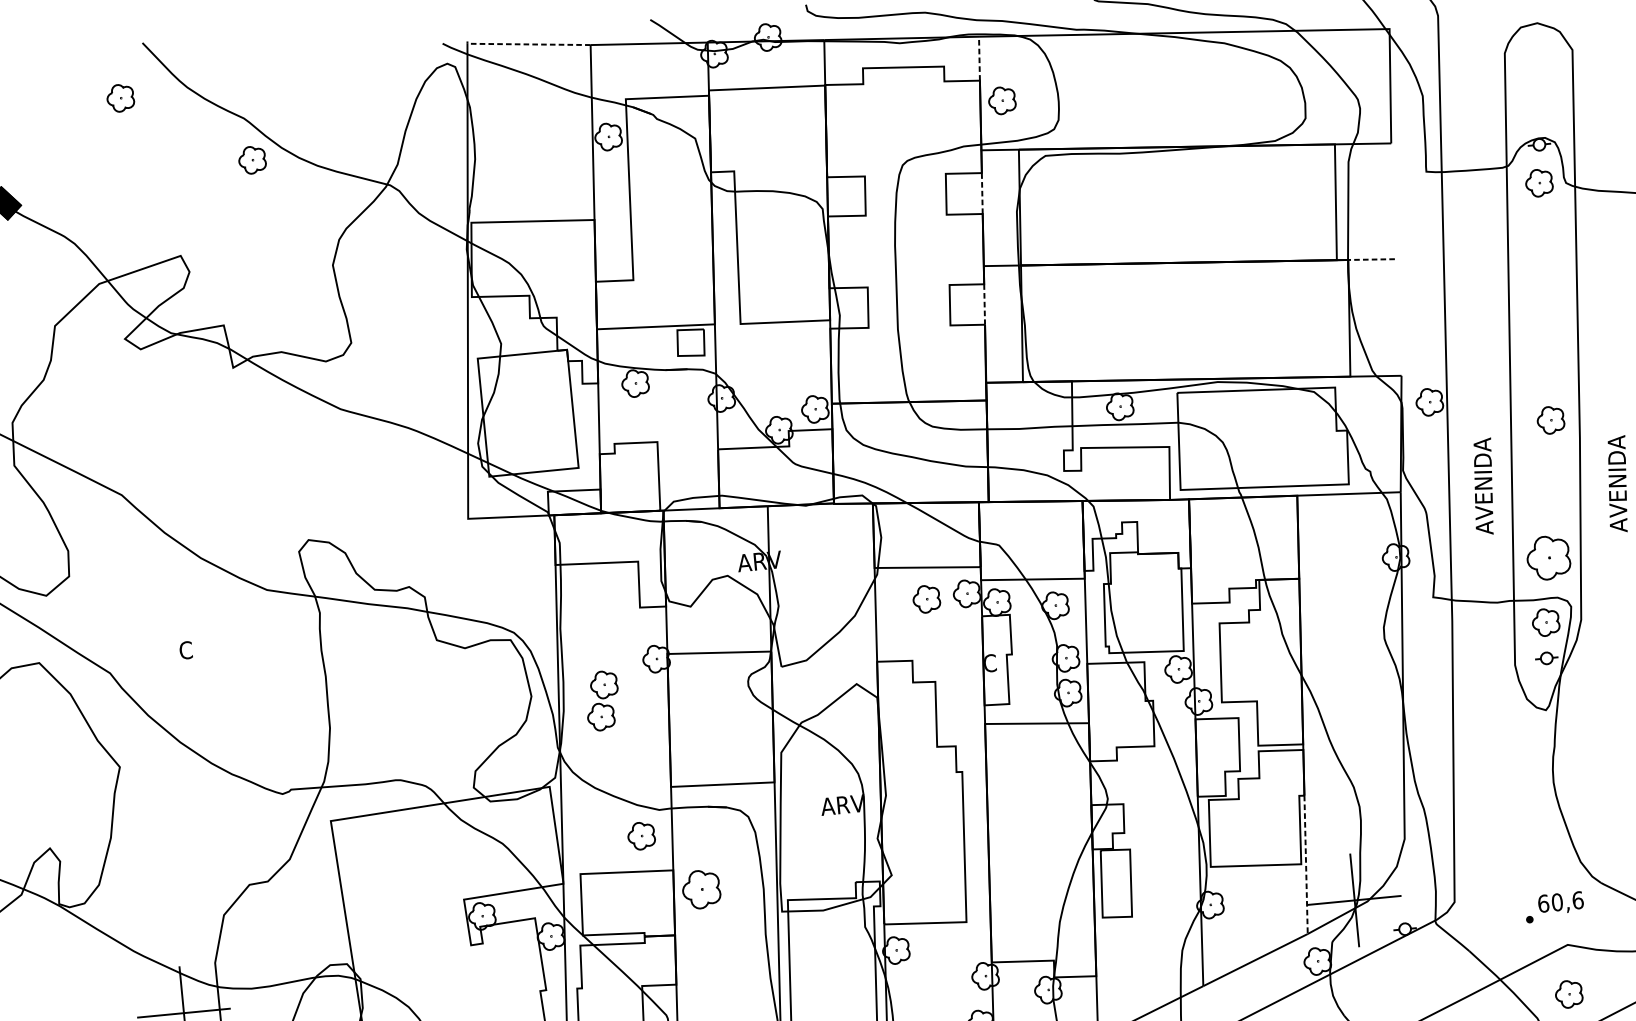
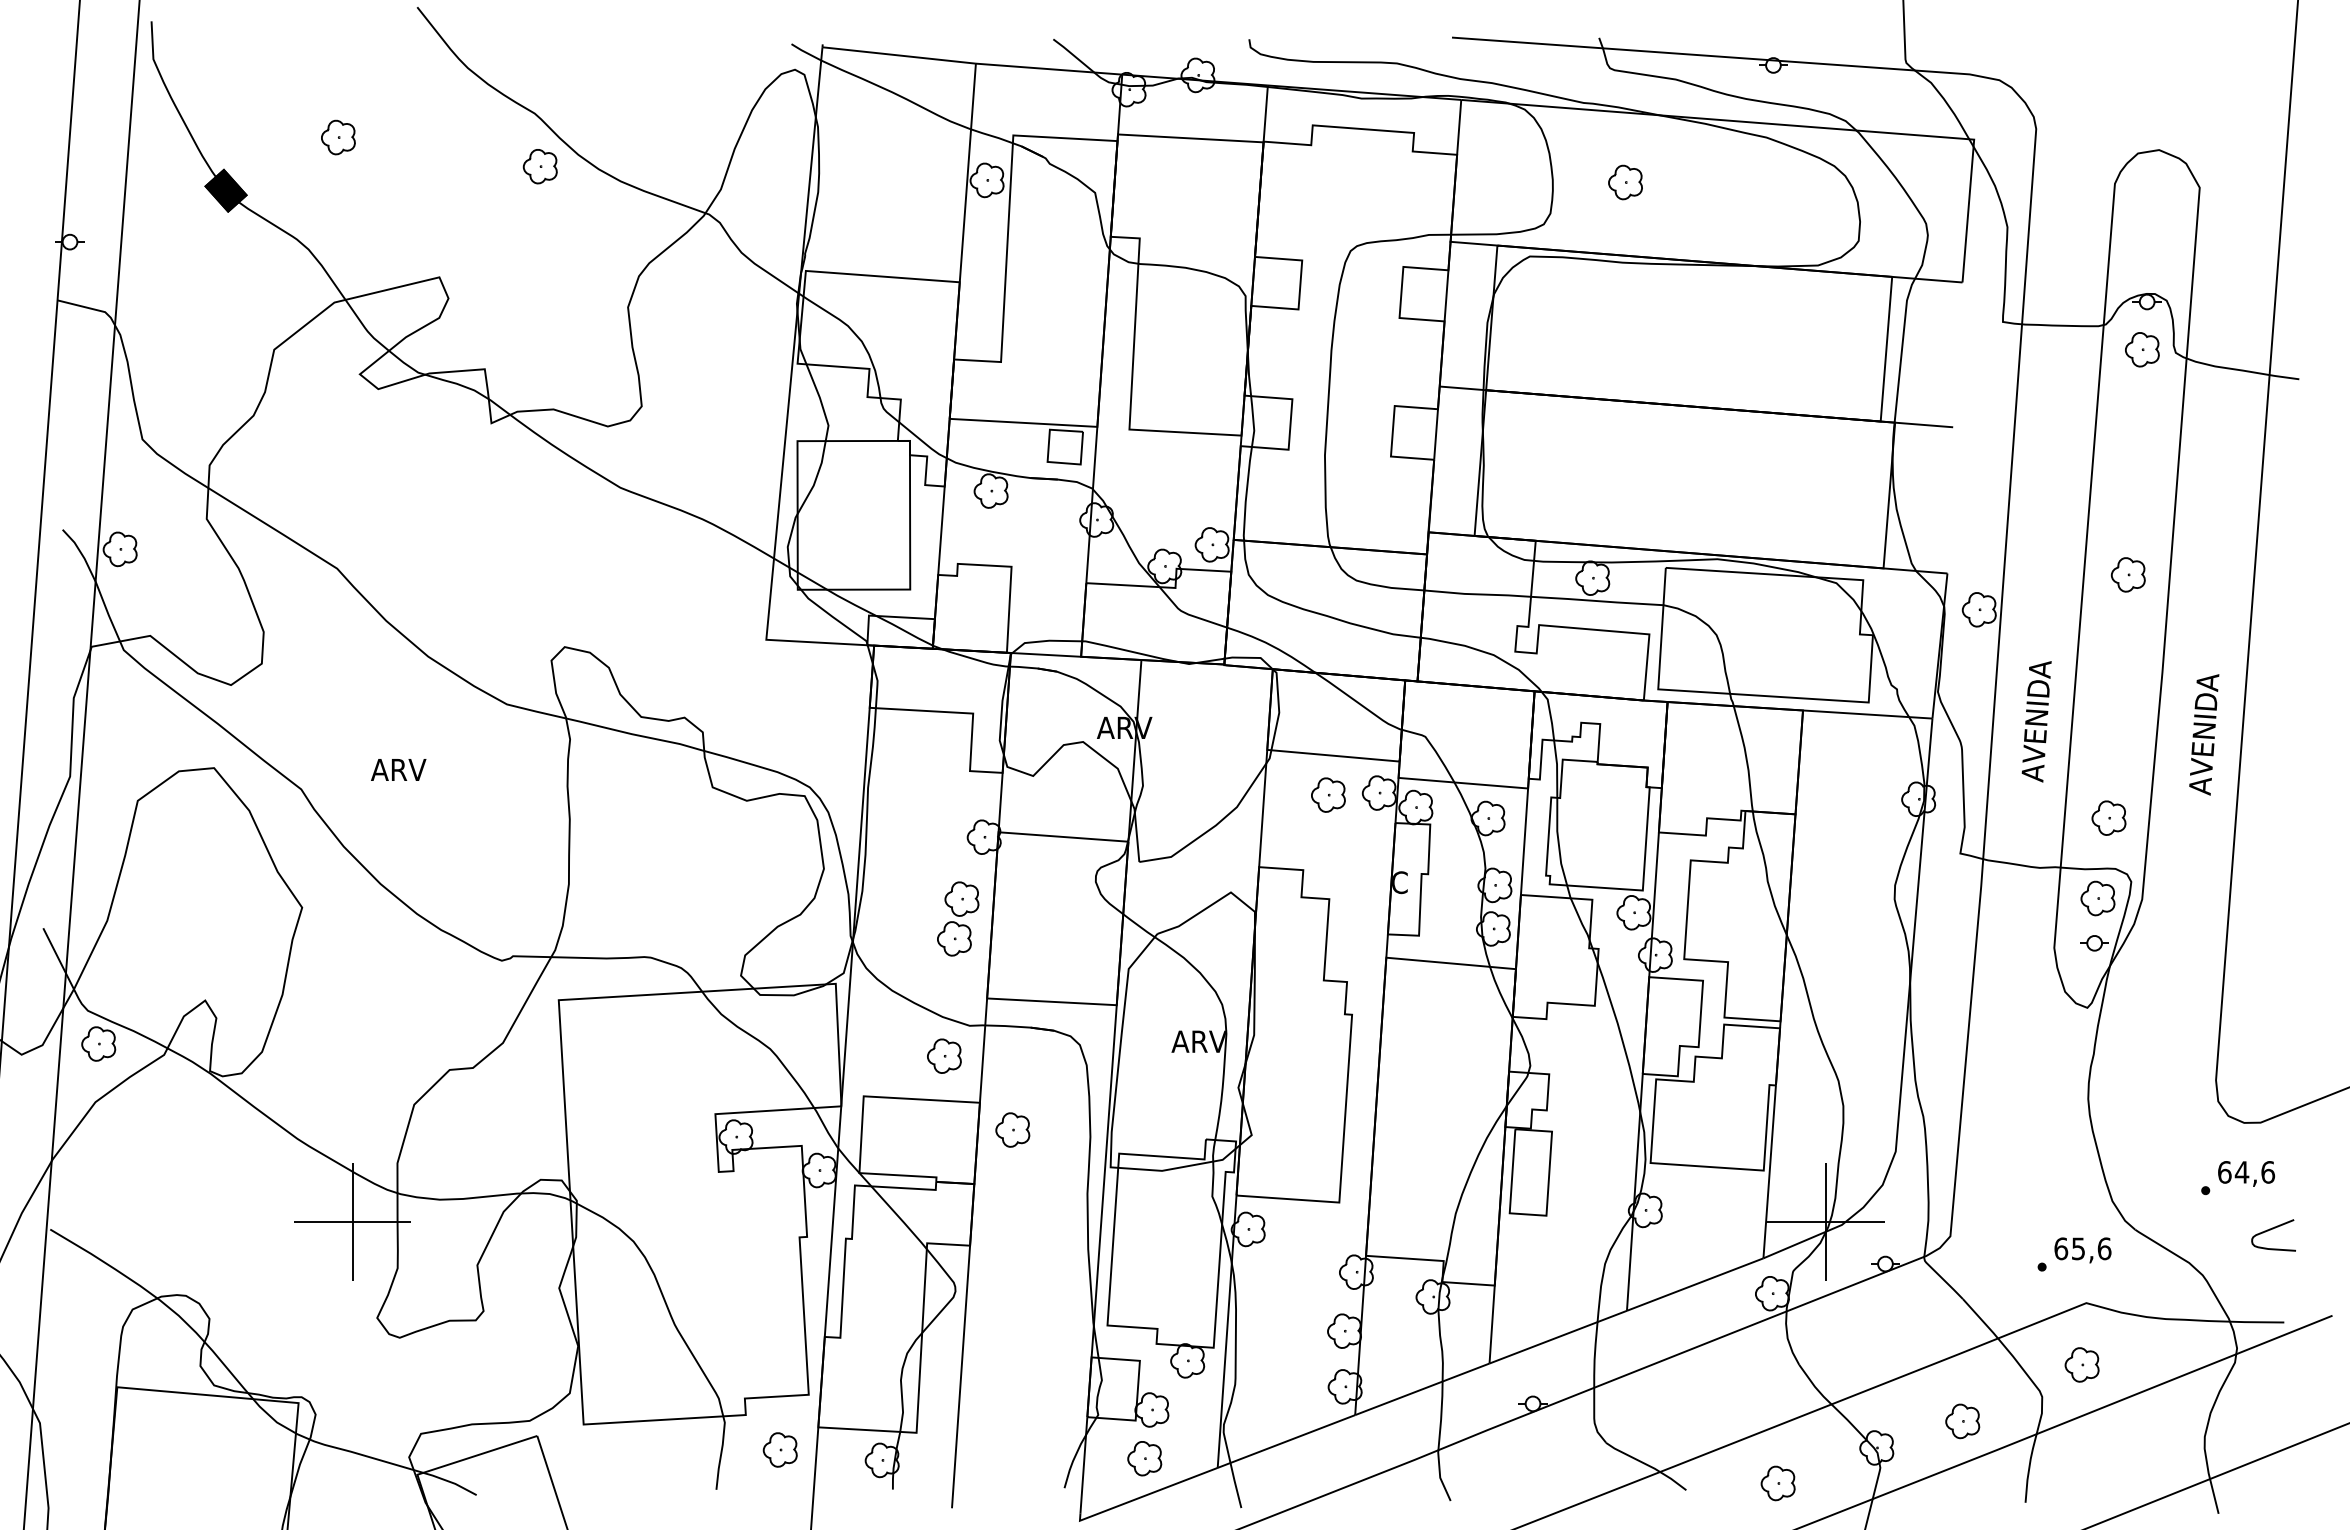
line: (528, 44) -> (898, 55), dashed -> solid
line: (979, 58) -> (1459, 127), dashed -> solid
part: (120, 98) -> (338, 137), moved
part: (1002, 100) -> (1625, 182), moved
line: (982, 193) -> (1446, 295), dashed -> solid
line: (1371, 259) -> (1923, 424), dashed -> solid
line: (985, 305) -> (1436, 435), dashed -> solid
part: (1550, 420) -> (2127, 574), moved
part: (1548, 557) -> (2108, 817), size x0.62
text: (185, 650) -> (398, 769), C -> ARV
part: (602, 700) -> (958, 918), moved
line: (1305, 864) -> (1769, 1171), dashed -> solid
part: (701, 889) -> (1012, 1129), size x0.71
text: (1557, 902) -> (2078, 1248), 60,6 -> 65,6

